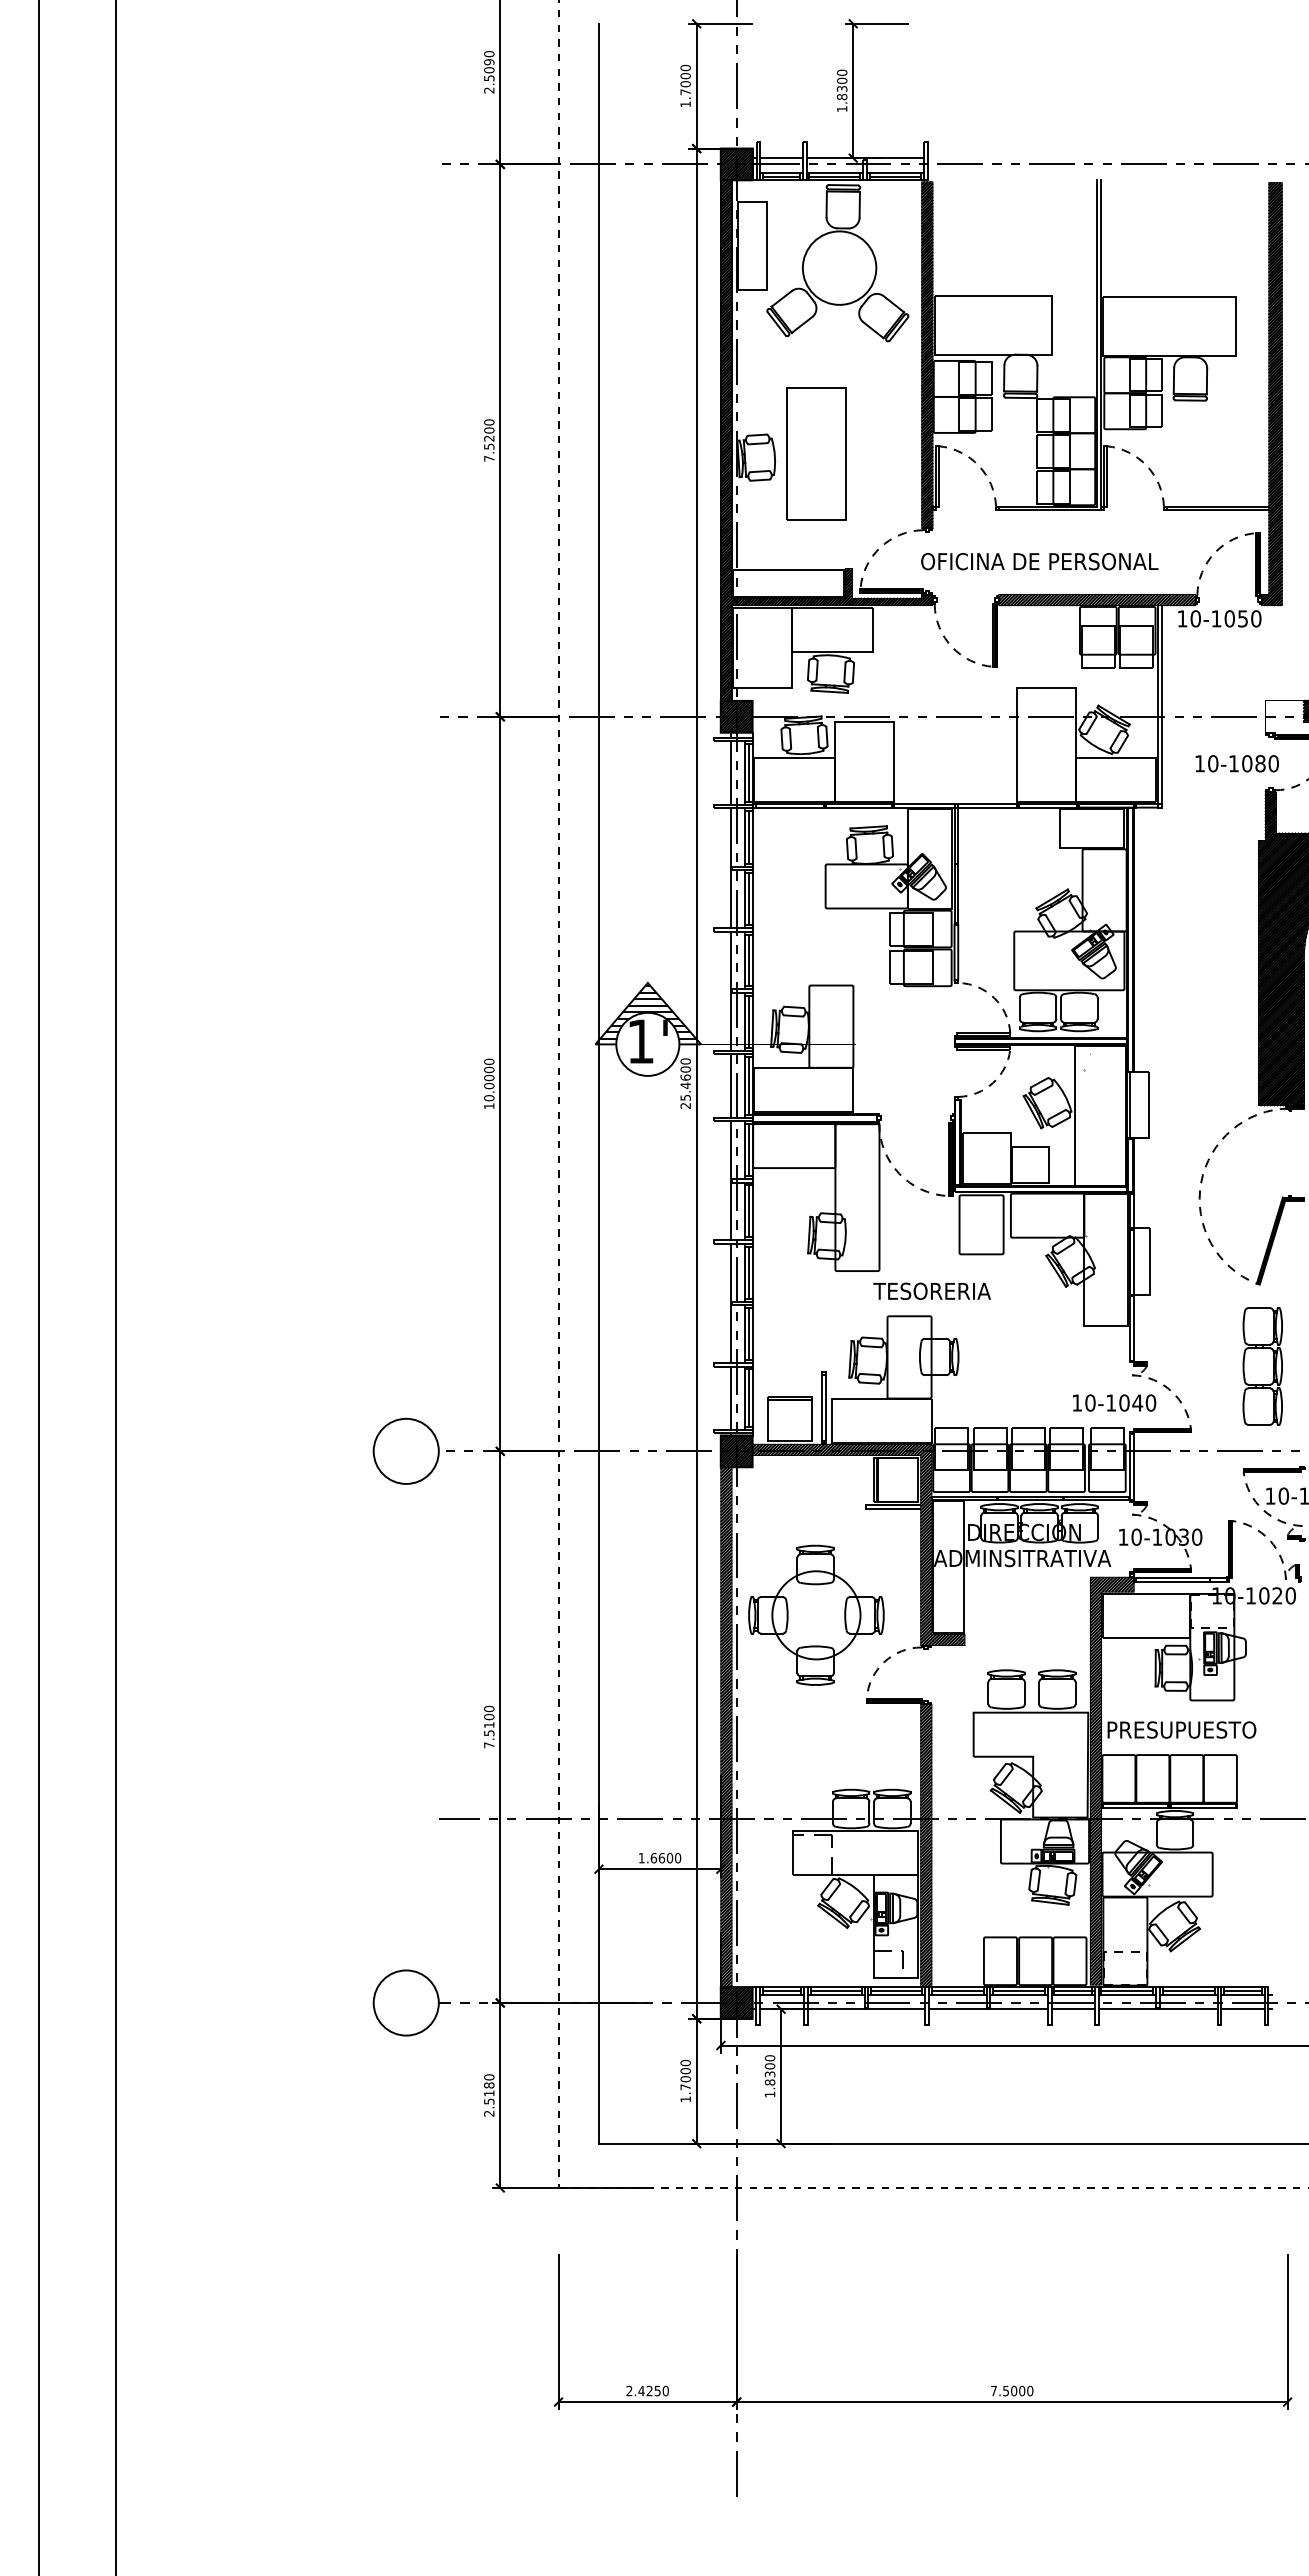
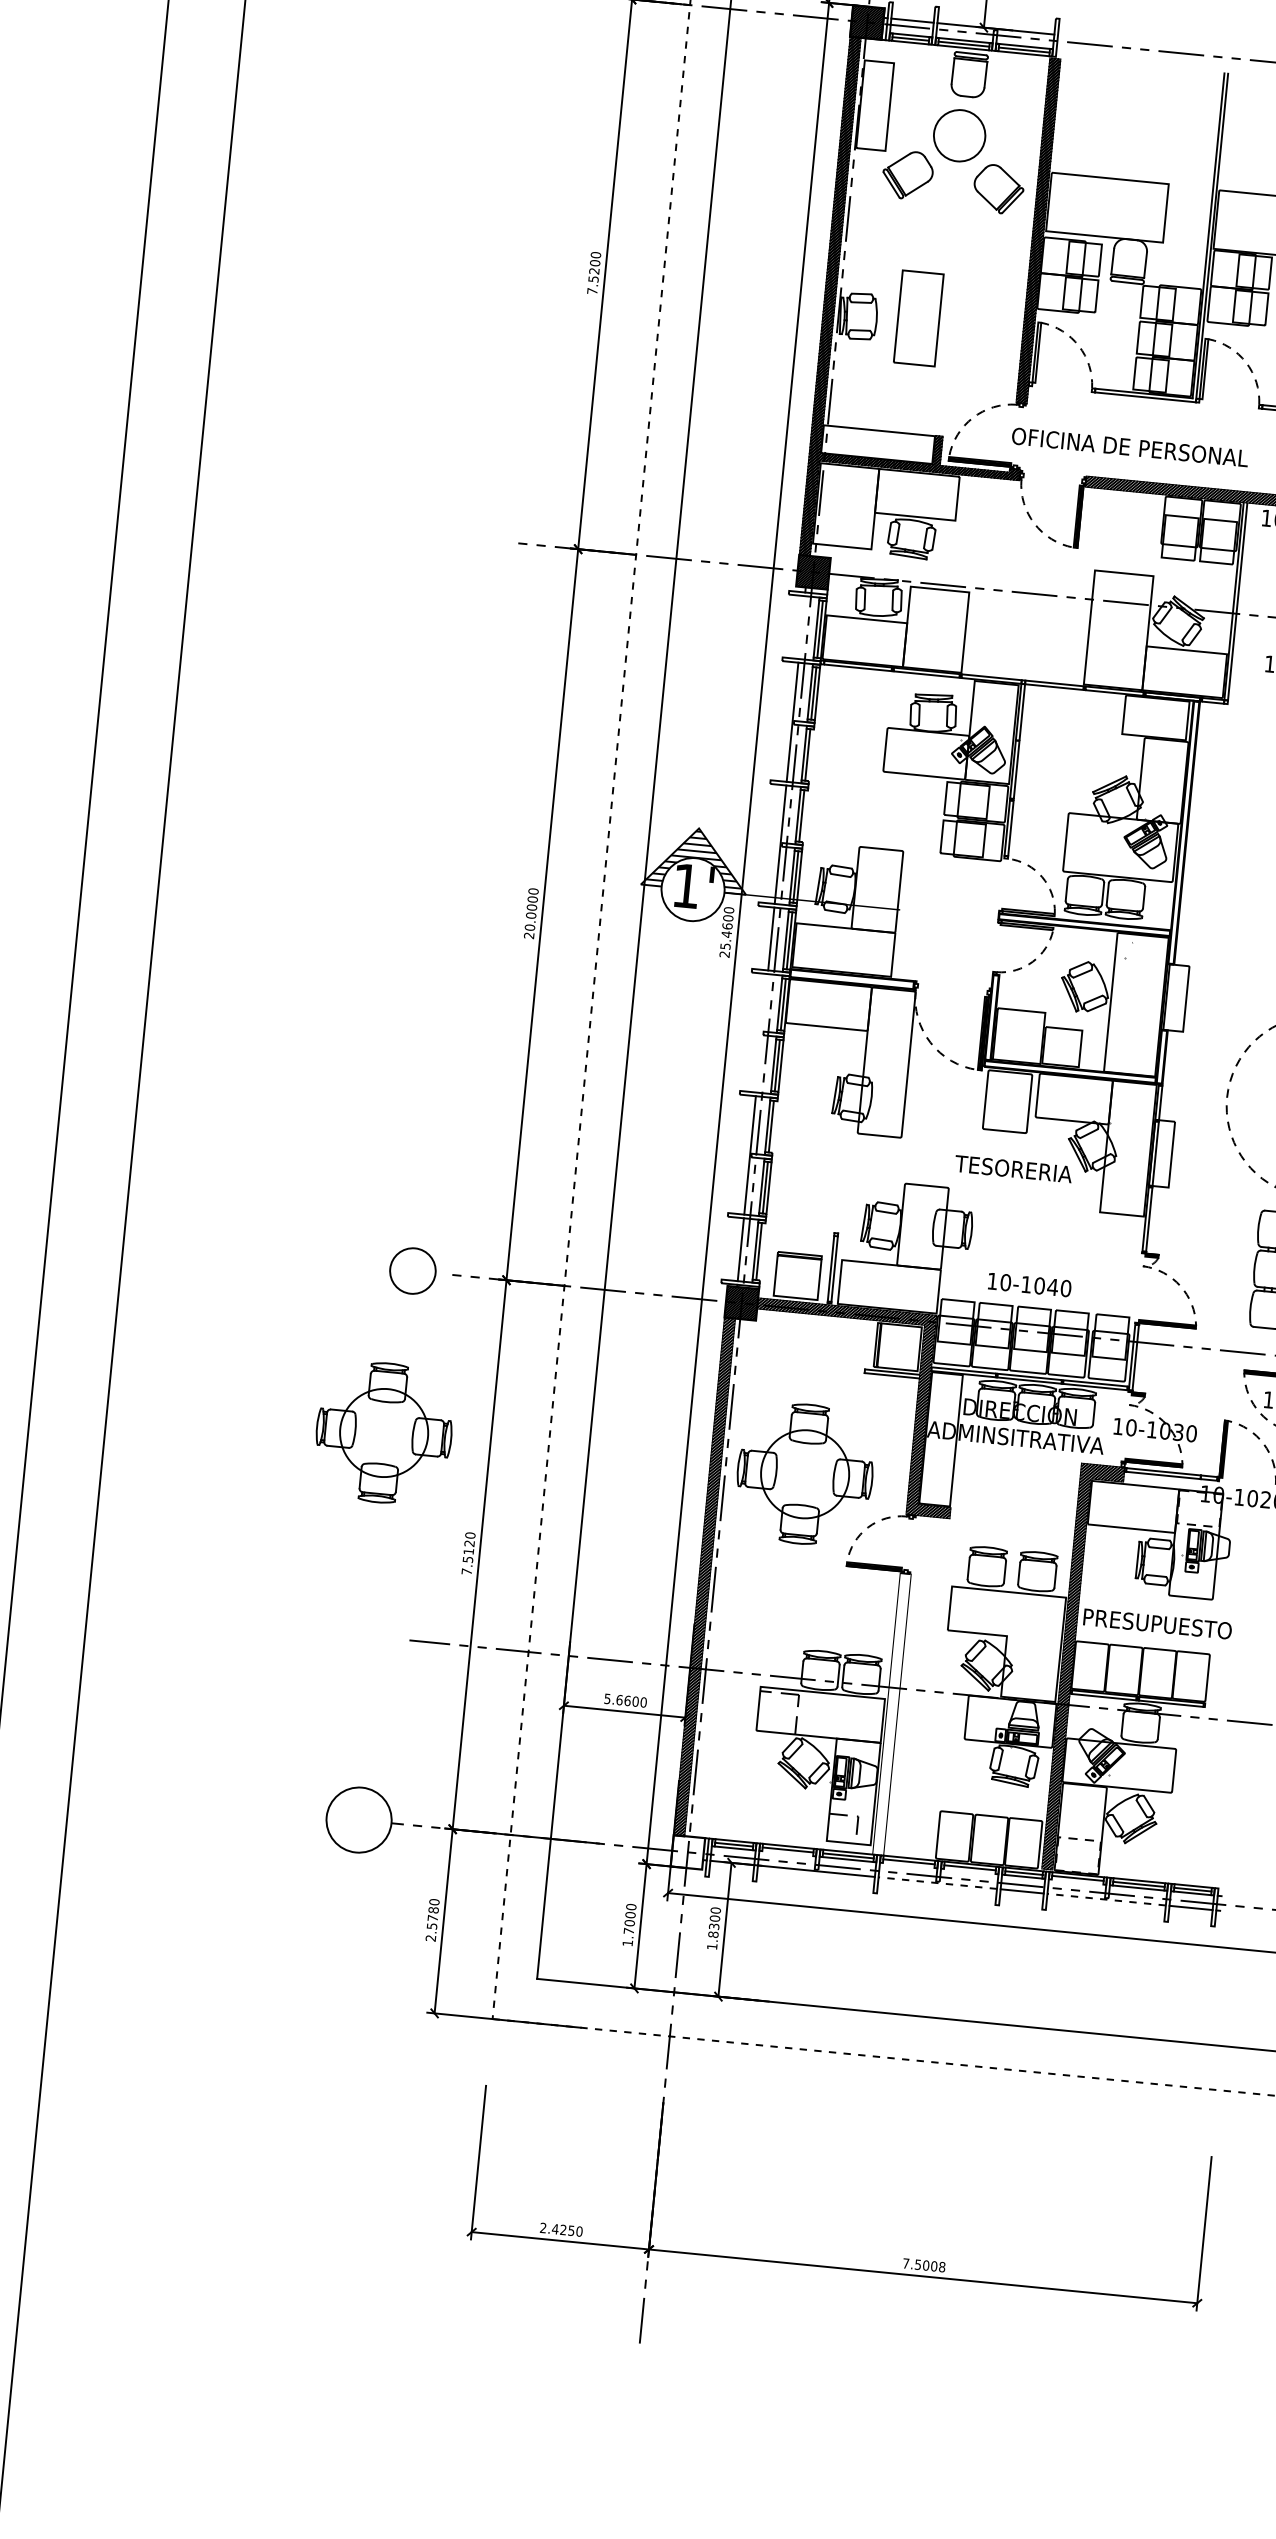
circle: (839, 267) -> (959, 135), size x0.7
part: (816, 453) -> (918, 317), size x0.7
line: (730, 772) -> (801, 627), removed
line: (752, 899) -> (811, 755), removed
line: (752, 960) -> (805, 816), removed
text: (489, 1106) -> (529, 935), 10.0000 -> 20.0000
line: (730, 1180) -> (762, 1033), removed
line: (752, 1272) -> (774, 1126), removed
text: (931, 1290) -> (1013, 1168), moved
line: (752, 1397) -> (762, 1251), removed
text: (1114, 1402) -> (1029, 1284), moved
circle: (405, 1450) -> (412, 1270), size x0.7
part: (393, 1614) -> (384, 1432), added
text: (489, 1716) -> (469, 1543), 7.5100 -> 7.5120
hatch: (925, 1845) -> (891, 1713), removed
text: (641, 1858) -> (607, 1699), 1.6600 -> 5.6600
line: (835, 1994) -> (787, 1853), removed
line: (957, 1994) -> (908, 1865), removed
line: (1018, 1994) -> (969, 1871), removed
line: (1127, 1994) -> (1077, 1881), removed
hatch: (736, 2002) -> (687, 1851), removed
line: (987, 2009) -> (936, 1883), solid -> dashed
line: (1157, 2009) -> (1106, 1899), solid -> dashed
text: (489, 2093) -> (433, 1918), 2.5180 -> 2.5780
text: (1030, 2391) -> (942, 2267), 7.5000 -> 7.5008

